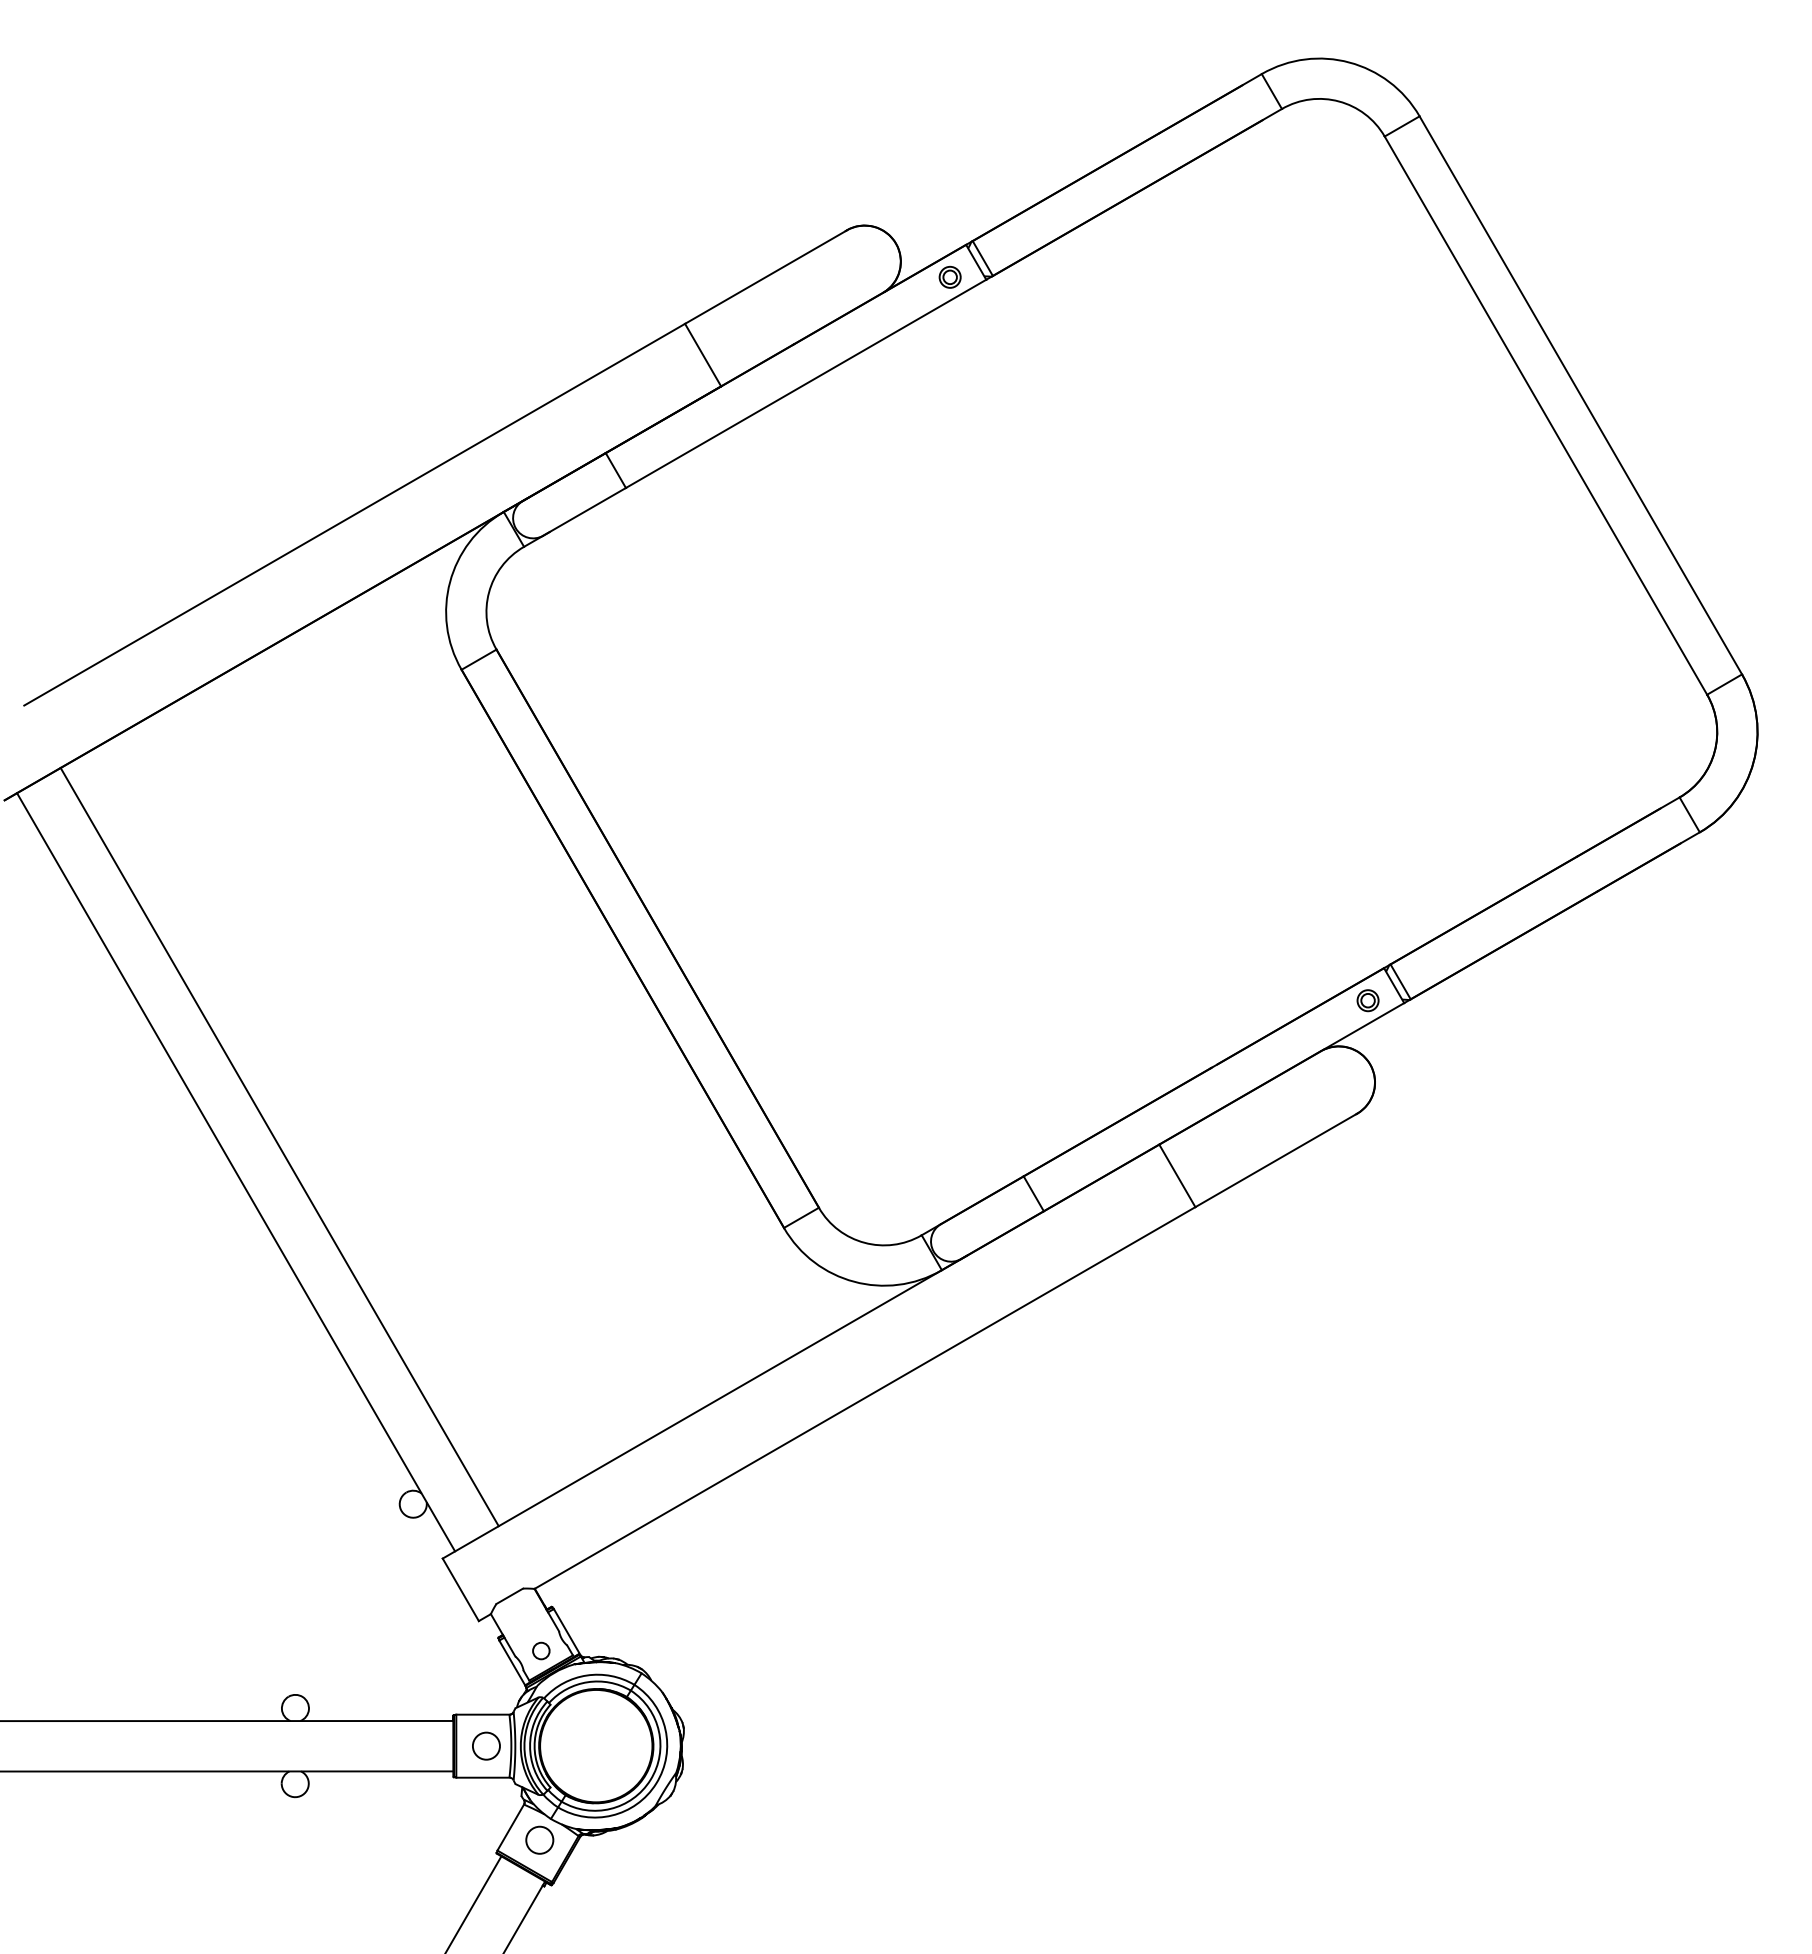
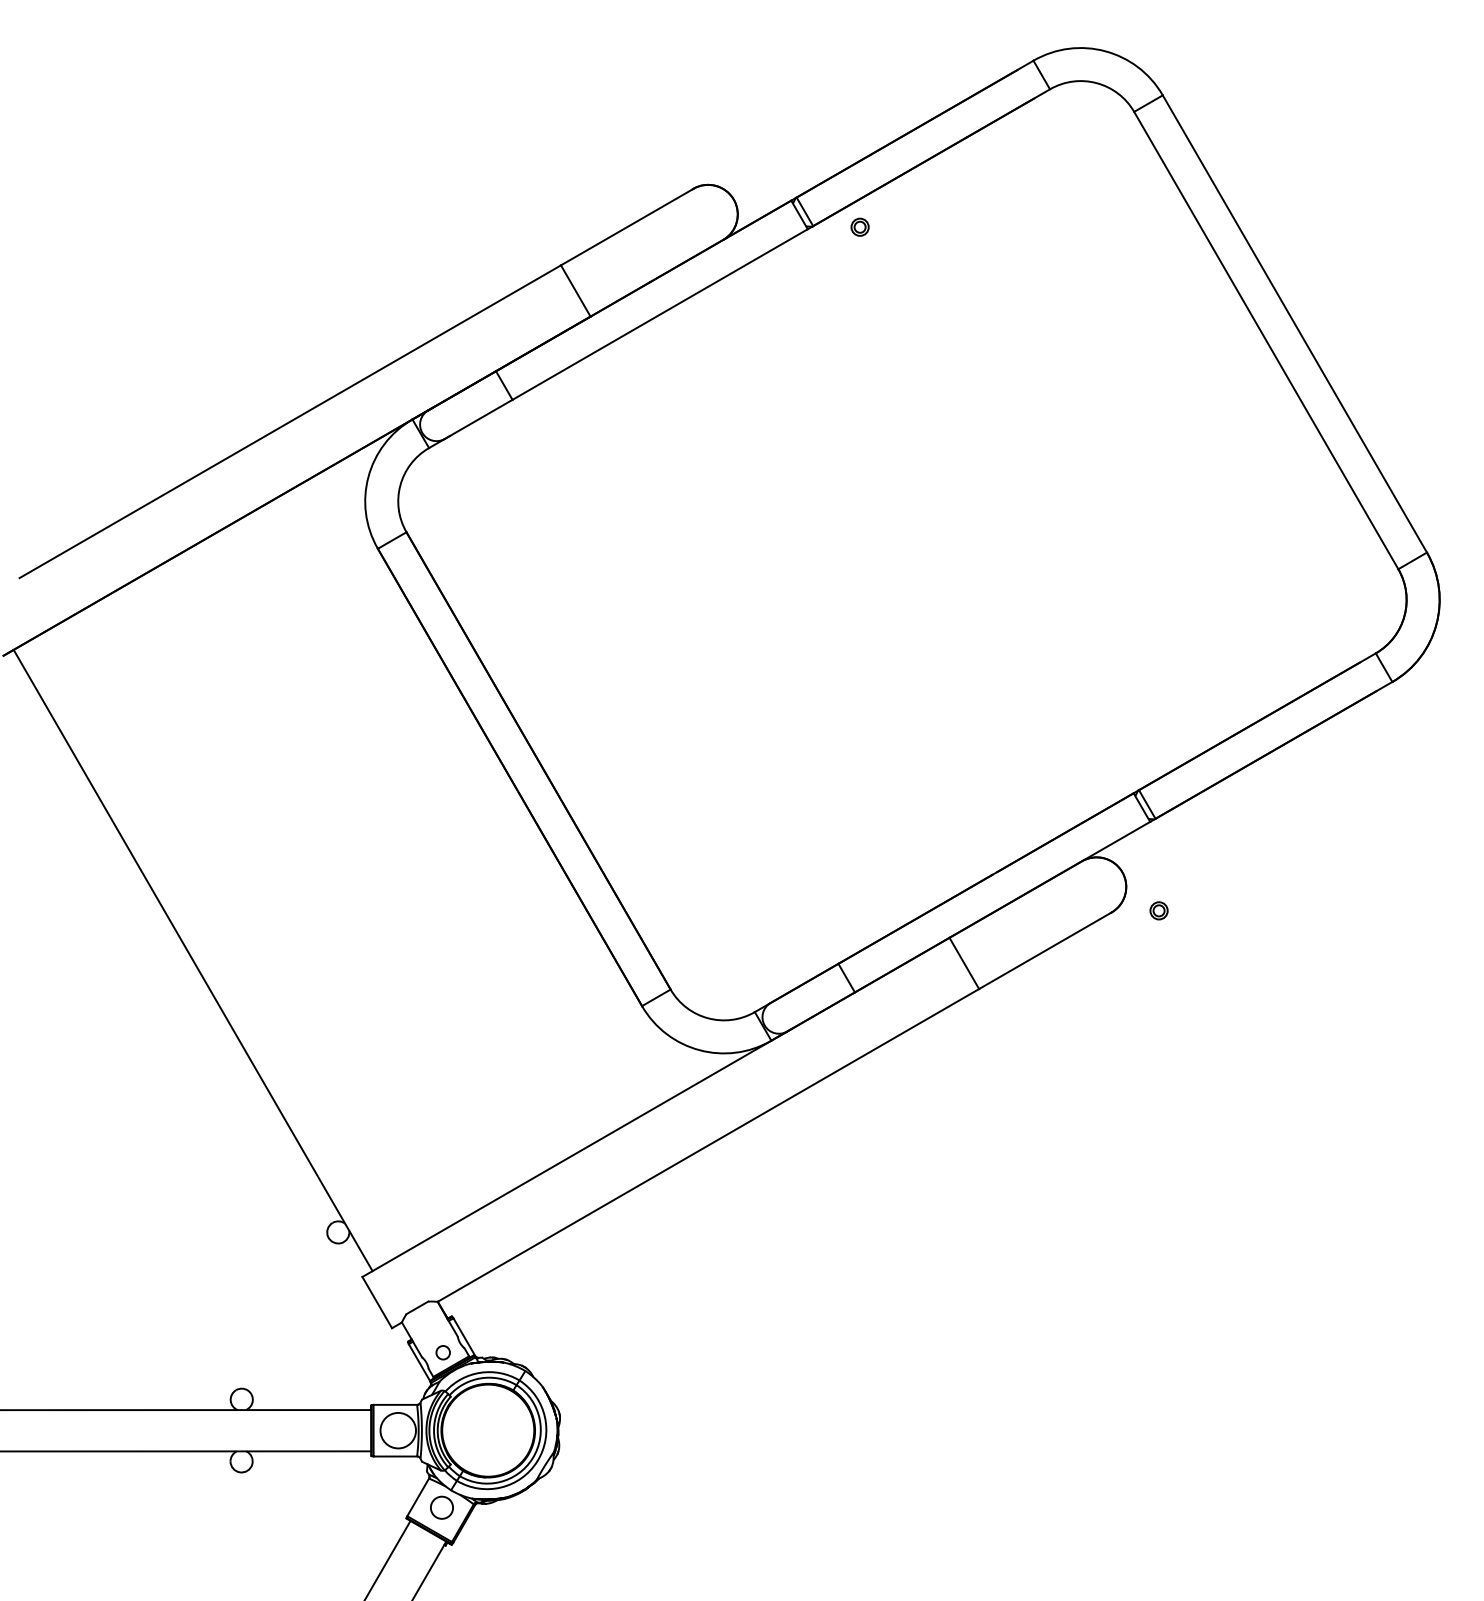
part: (949, 276) -> (859, 226), moved
part: (1367, 1000) -> (1158, 910), moved
line: (279, 1146) -> (228, 939), removed
circle: (485, 1745) -> (397, 1430), size x1.6

